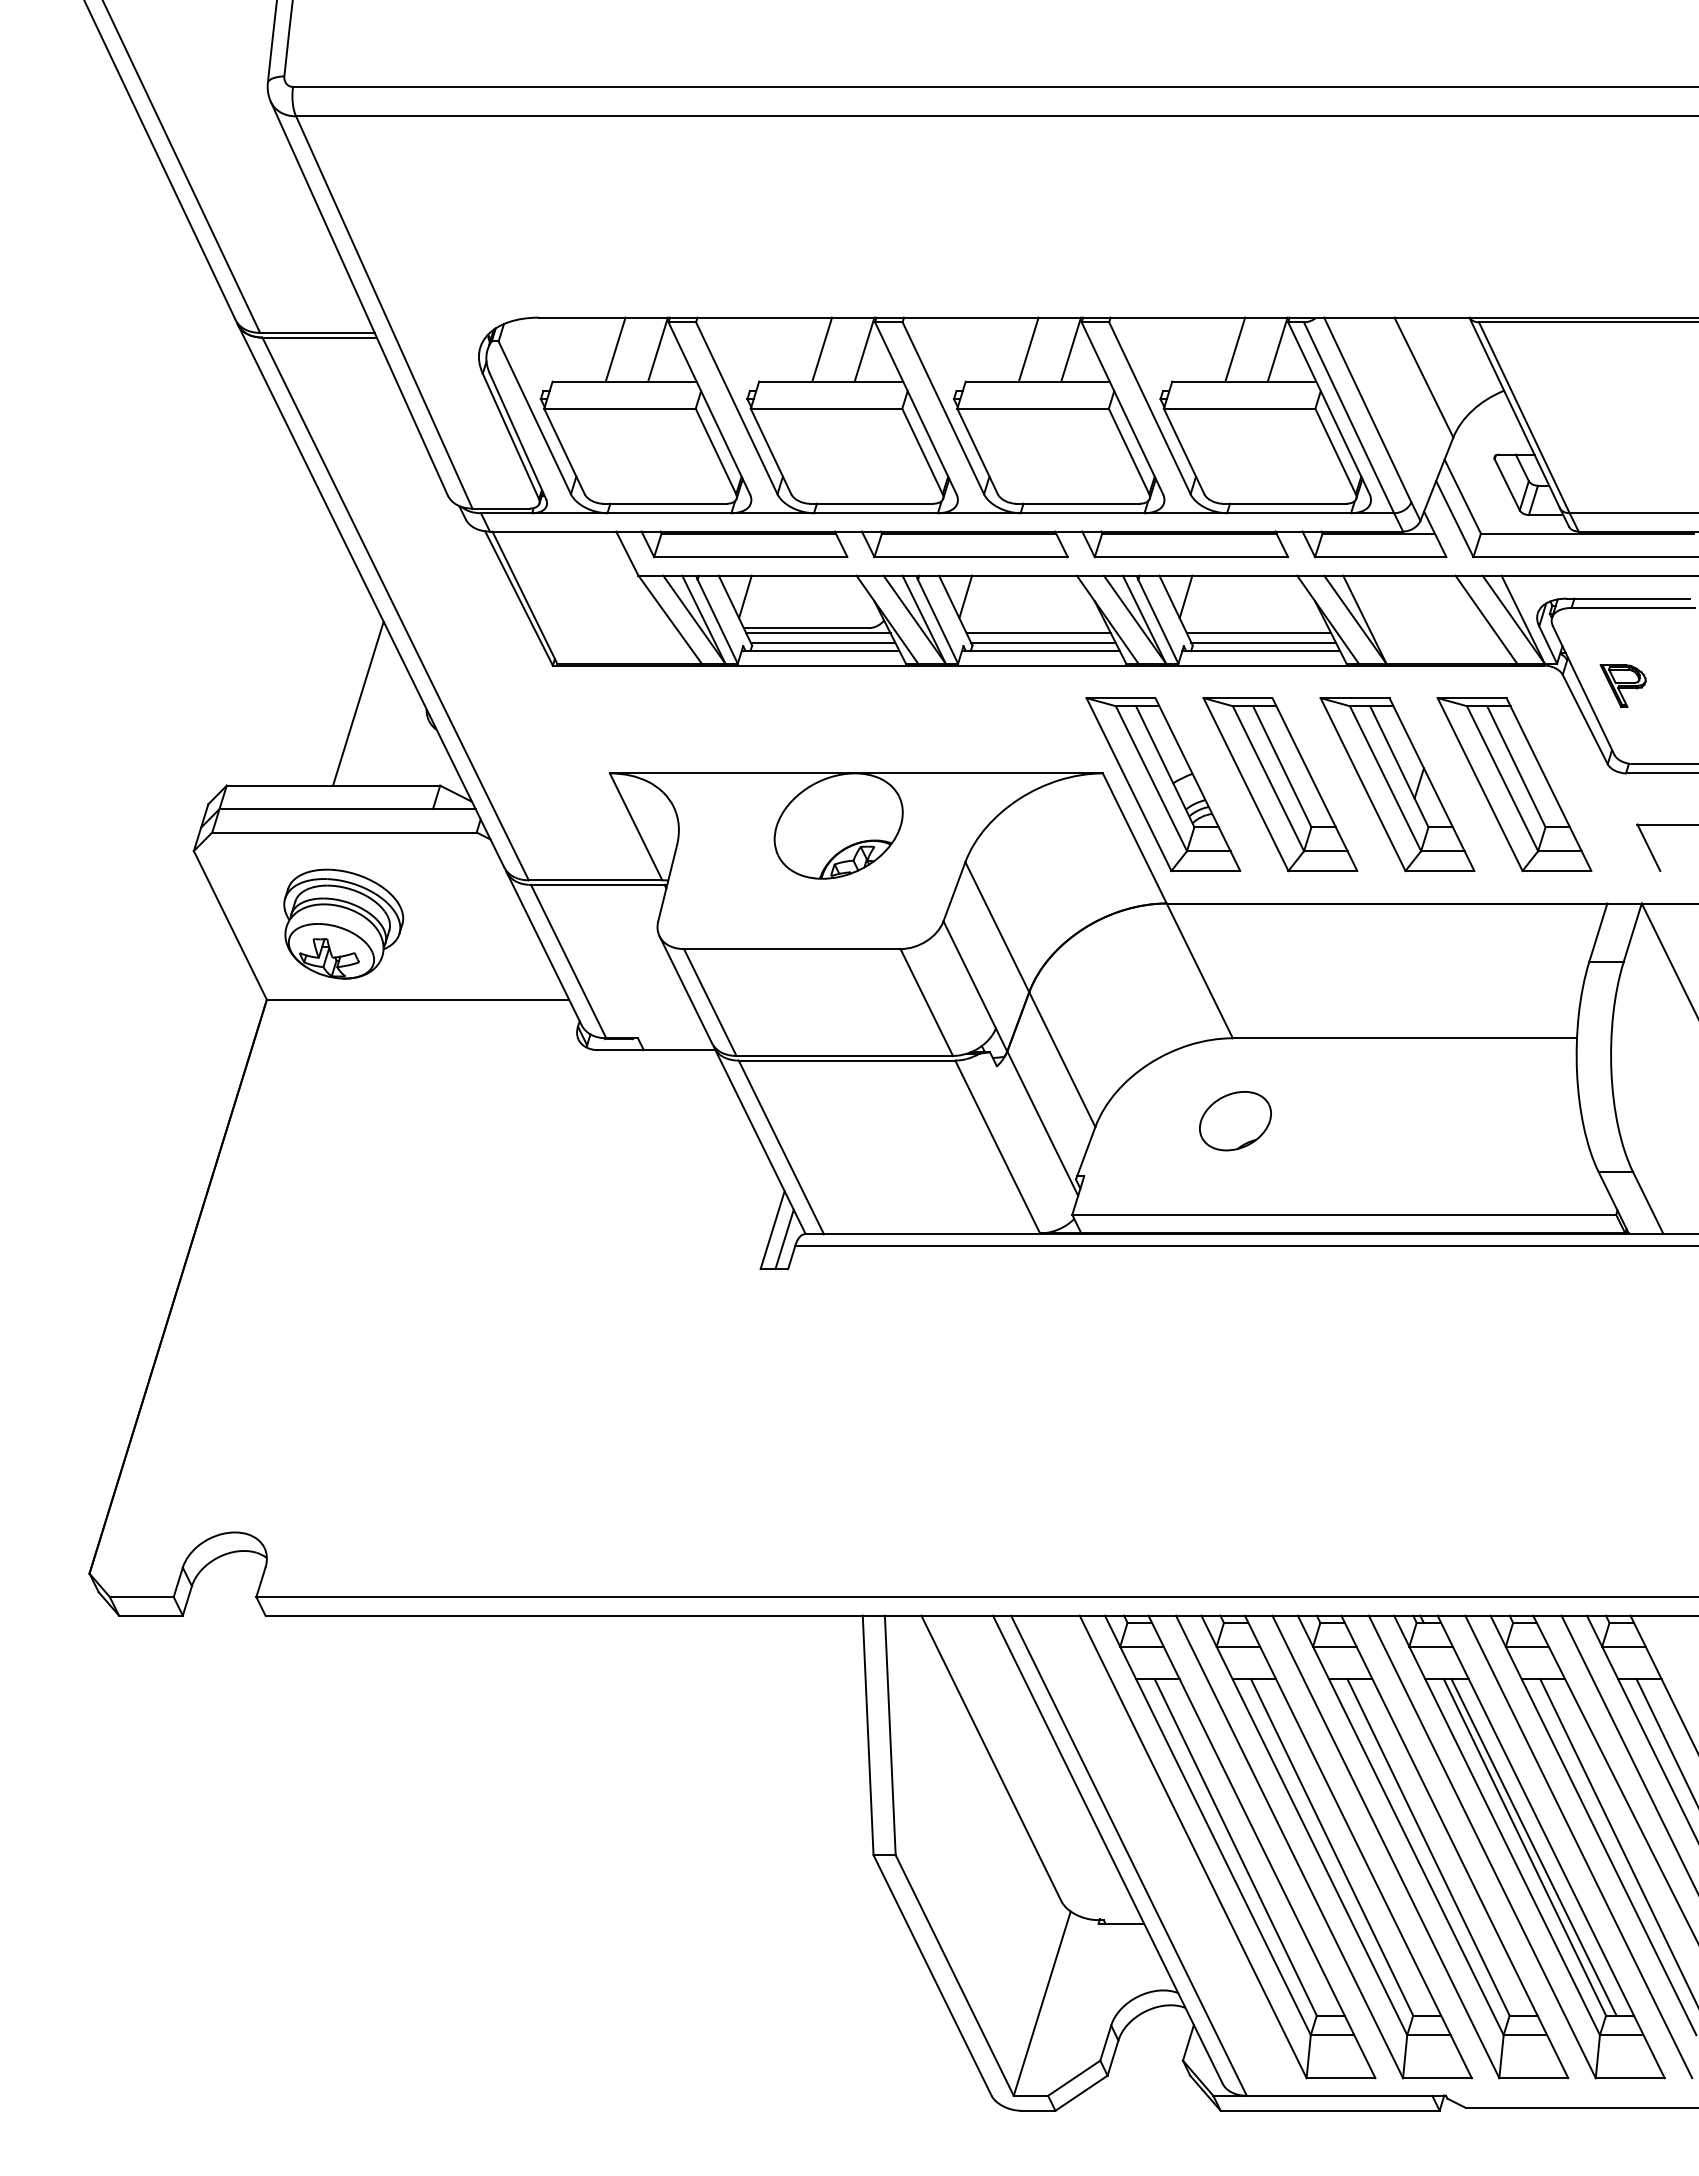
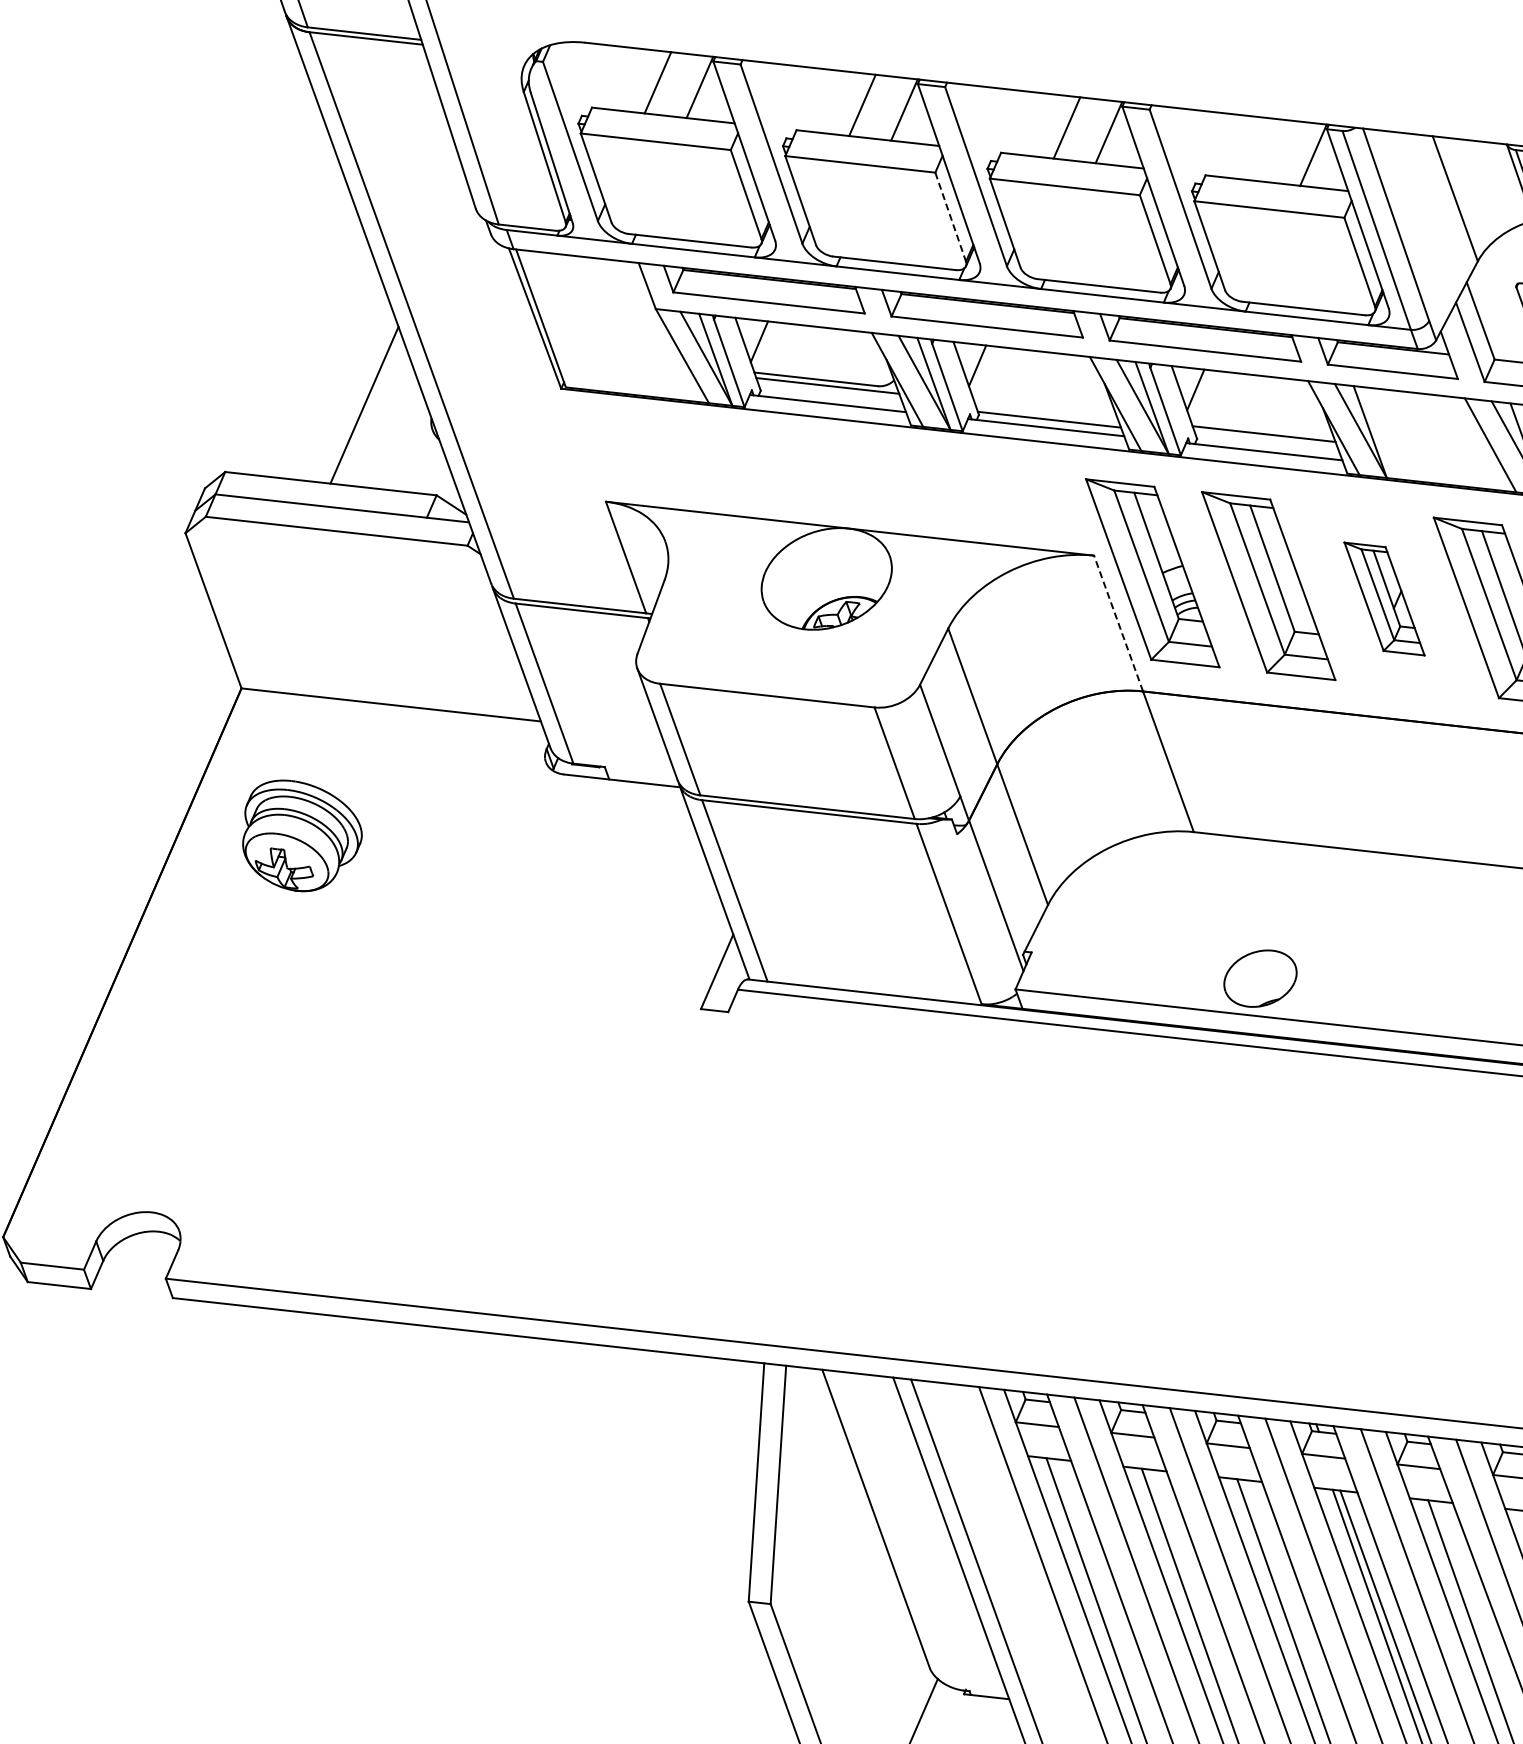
line: (1235, 349) -> (1271, 150), removed
line: (922, 451) -> (950, 217), solid -> dashed
line: (1038, 633) -> (1045, 410), removed
line: (822, 642) -> (830, 395), removed
line: (1263, 642) -> (1267, 443), removed
part: (1397, 784) -> (1384, 598), size x0.6
line: (1134, 838) -> (1118, 623), solid -> dashed
part: (343, 923) -> (302, 836), moved
part: (1235, 1121) -> (1260, 979), moved
line: (784, 1239) -> (727, 982), removed

